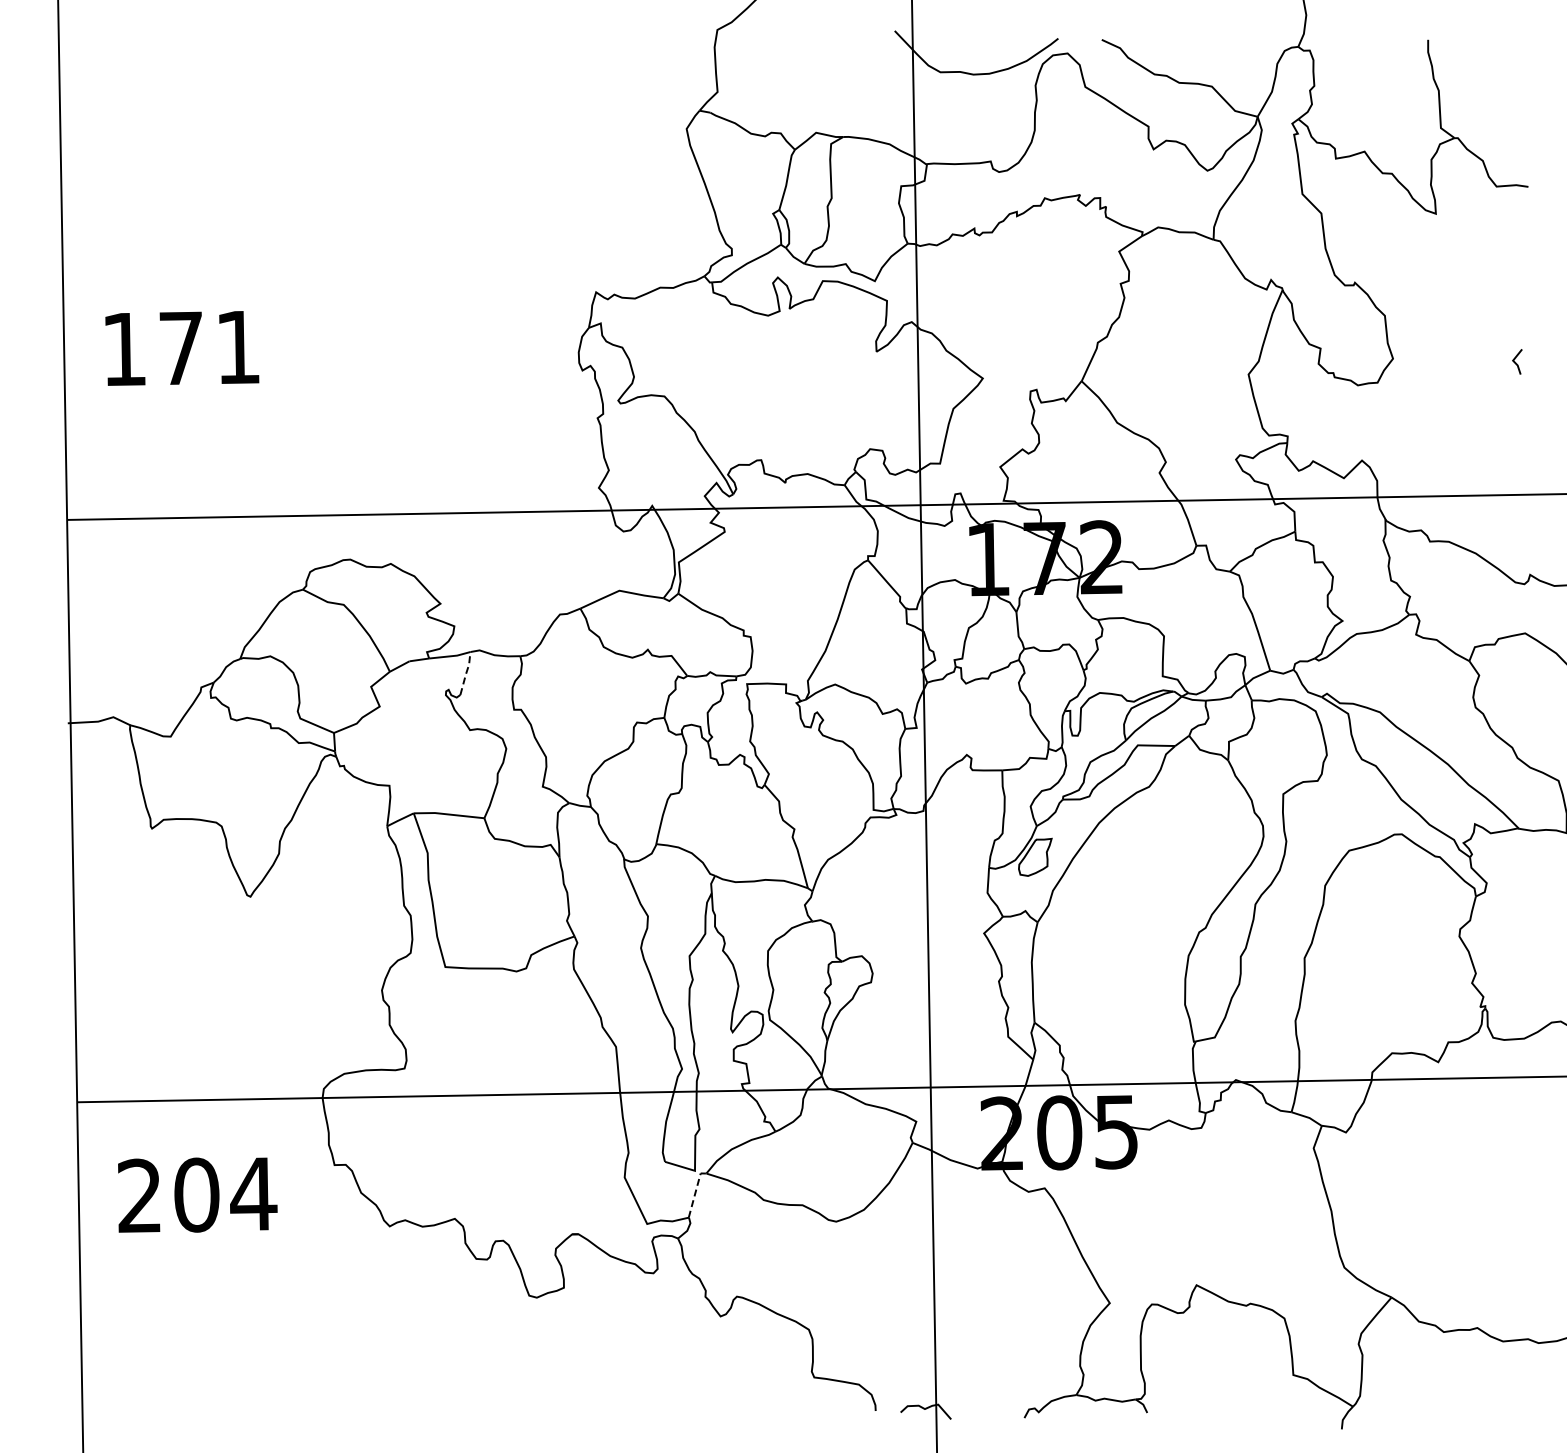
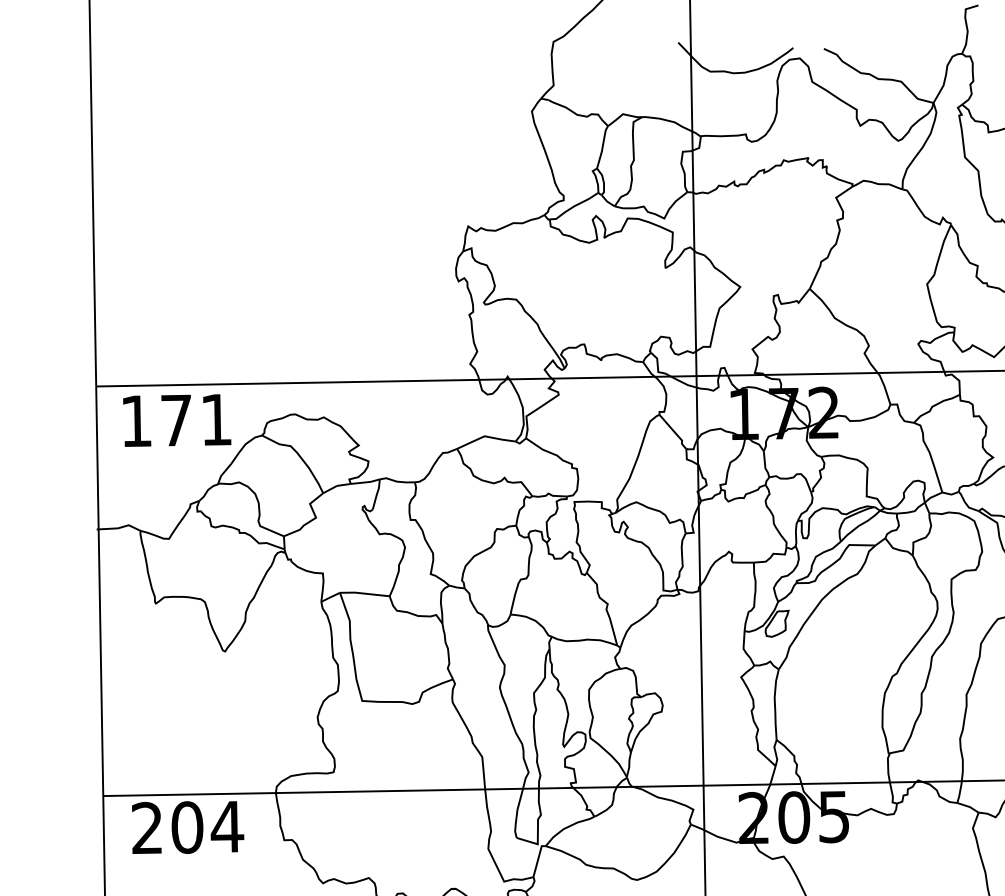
text: (182, 348) -> (177, 420), moved
line: (466, 673) -> (377, 494), dashed -> solid
line: (695, 1192) -> (538, 859), dashed -> solid
text: (197, 1194) -> (187, 827), moved

